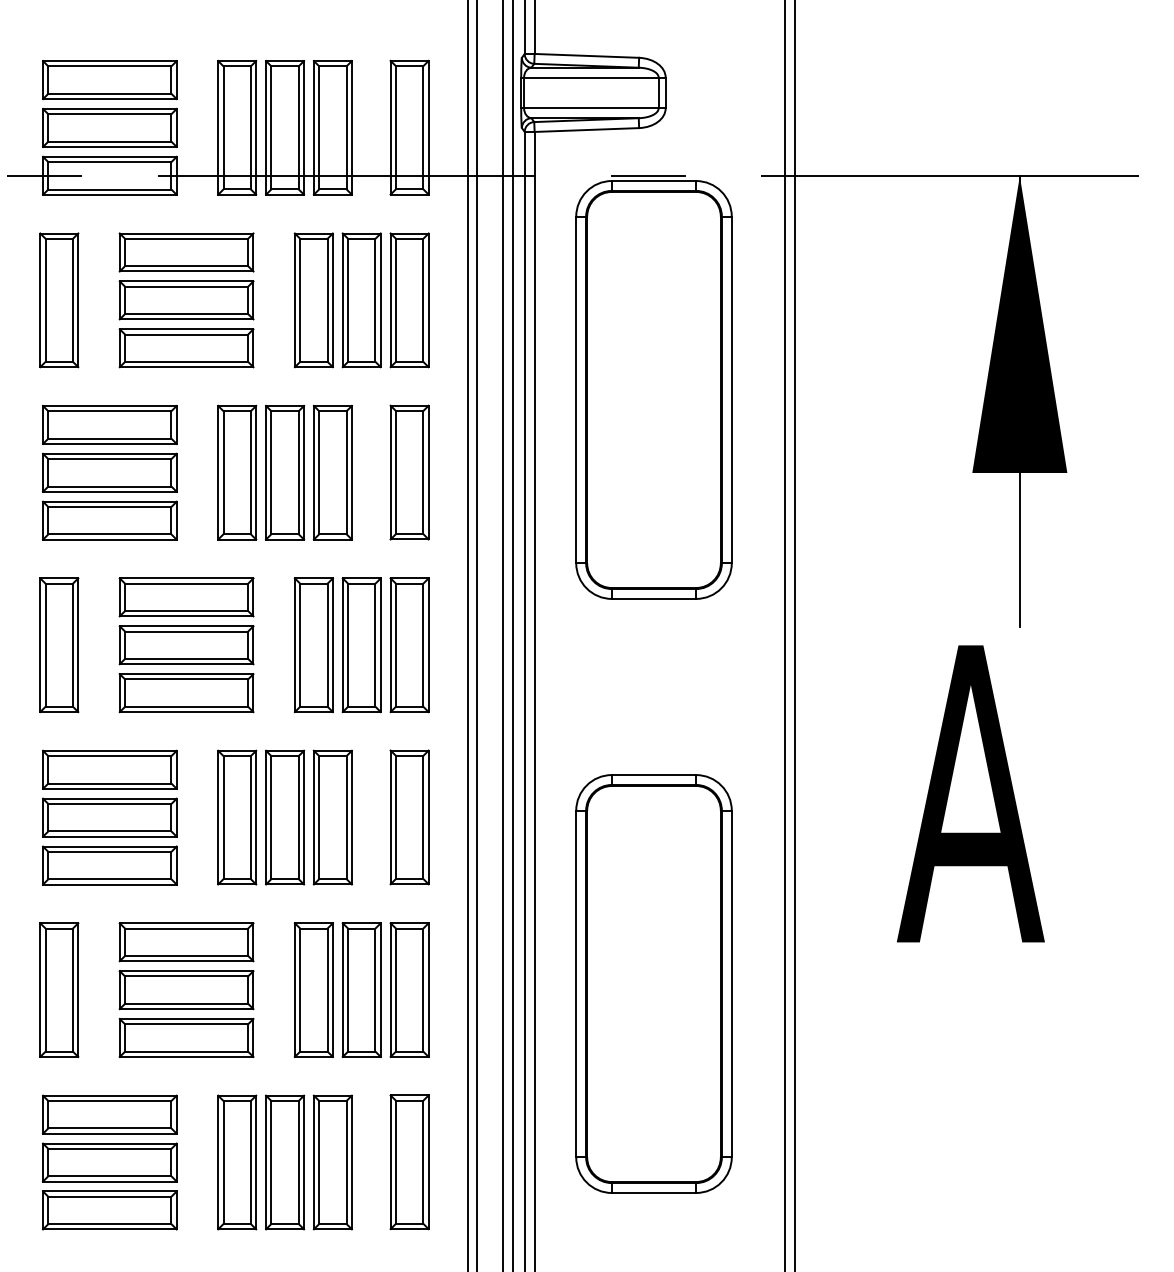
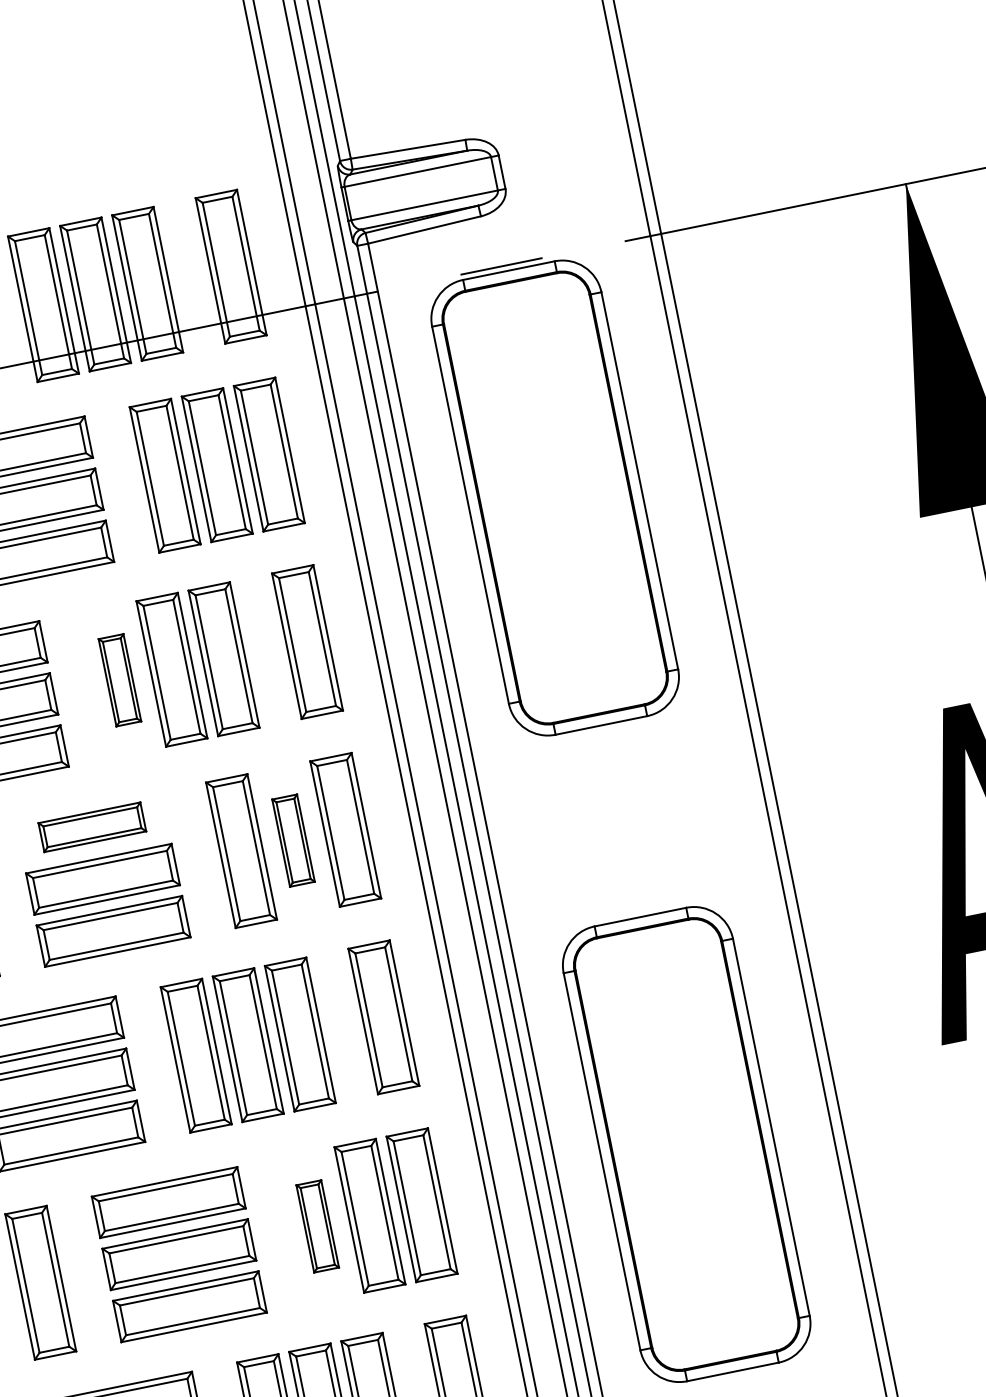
part: (237, 472) -> (120, 680), size x0.6
part: (186, 597) -> (92, 827), size x0.7
part: (361, 645) -> (293, 840), size x0.6
part: (313, 989) -> (317, 1225), size x0.6

